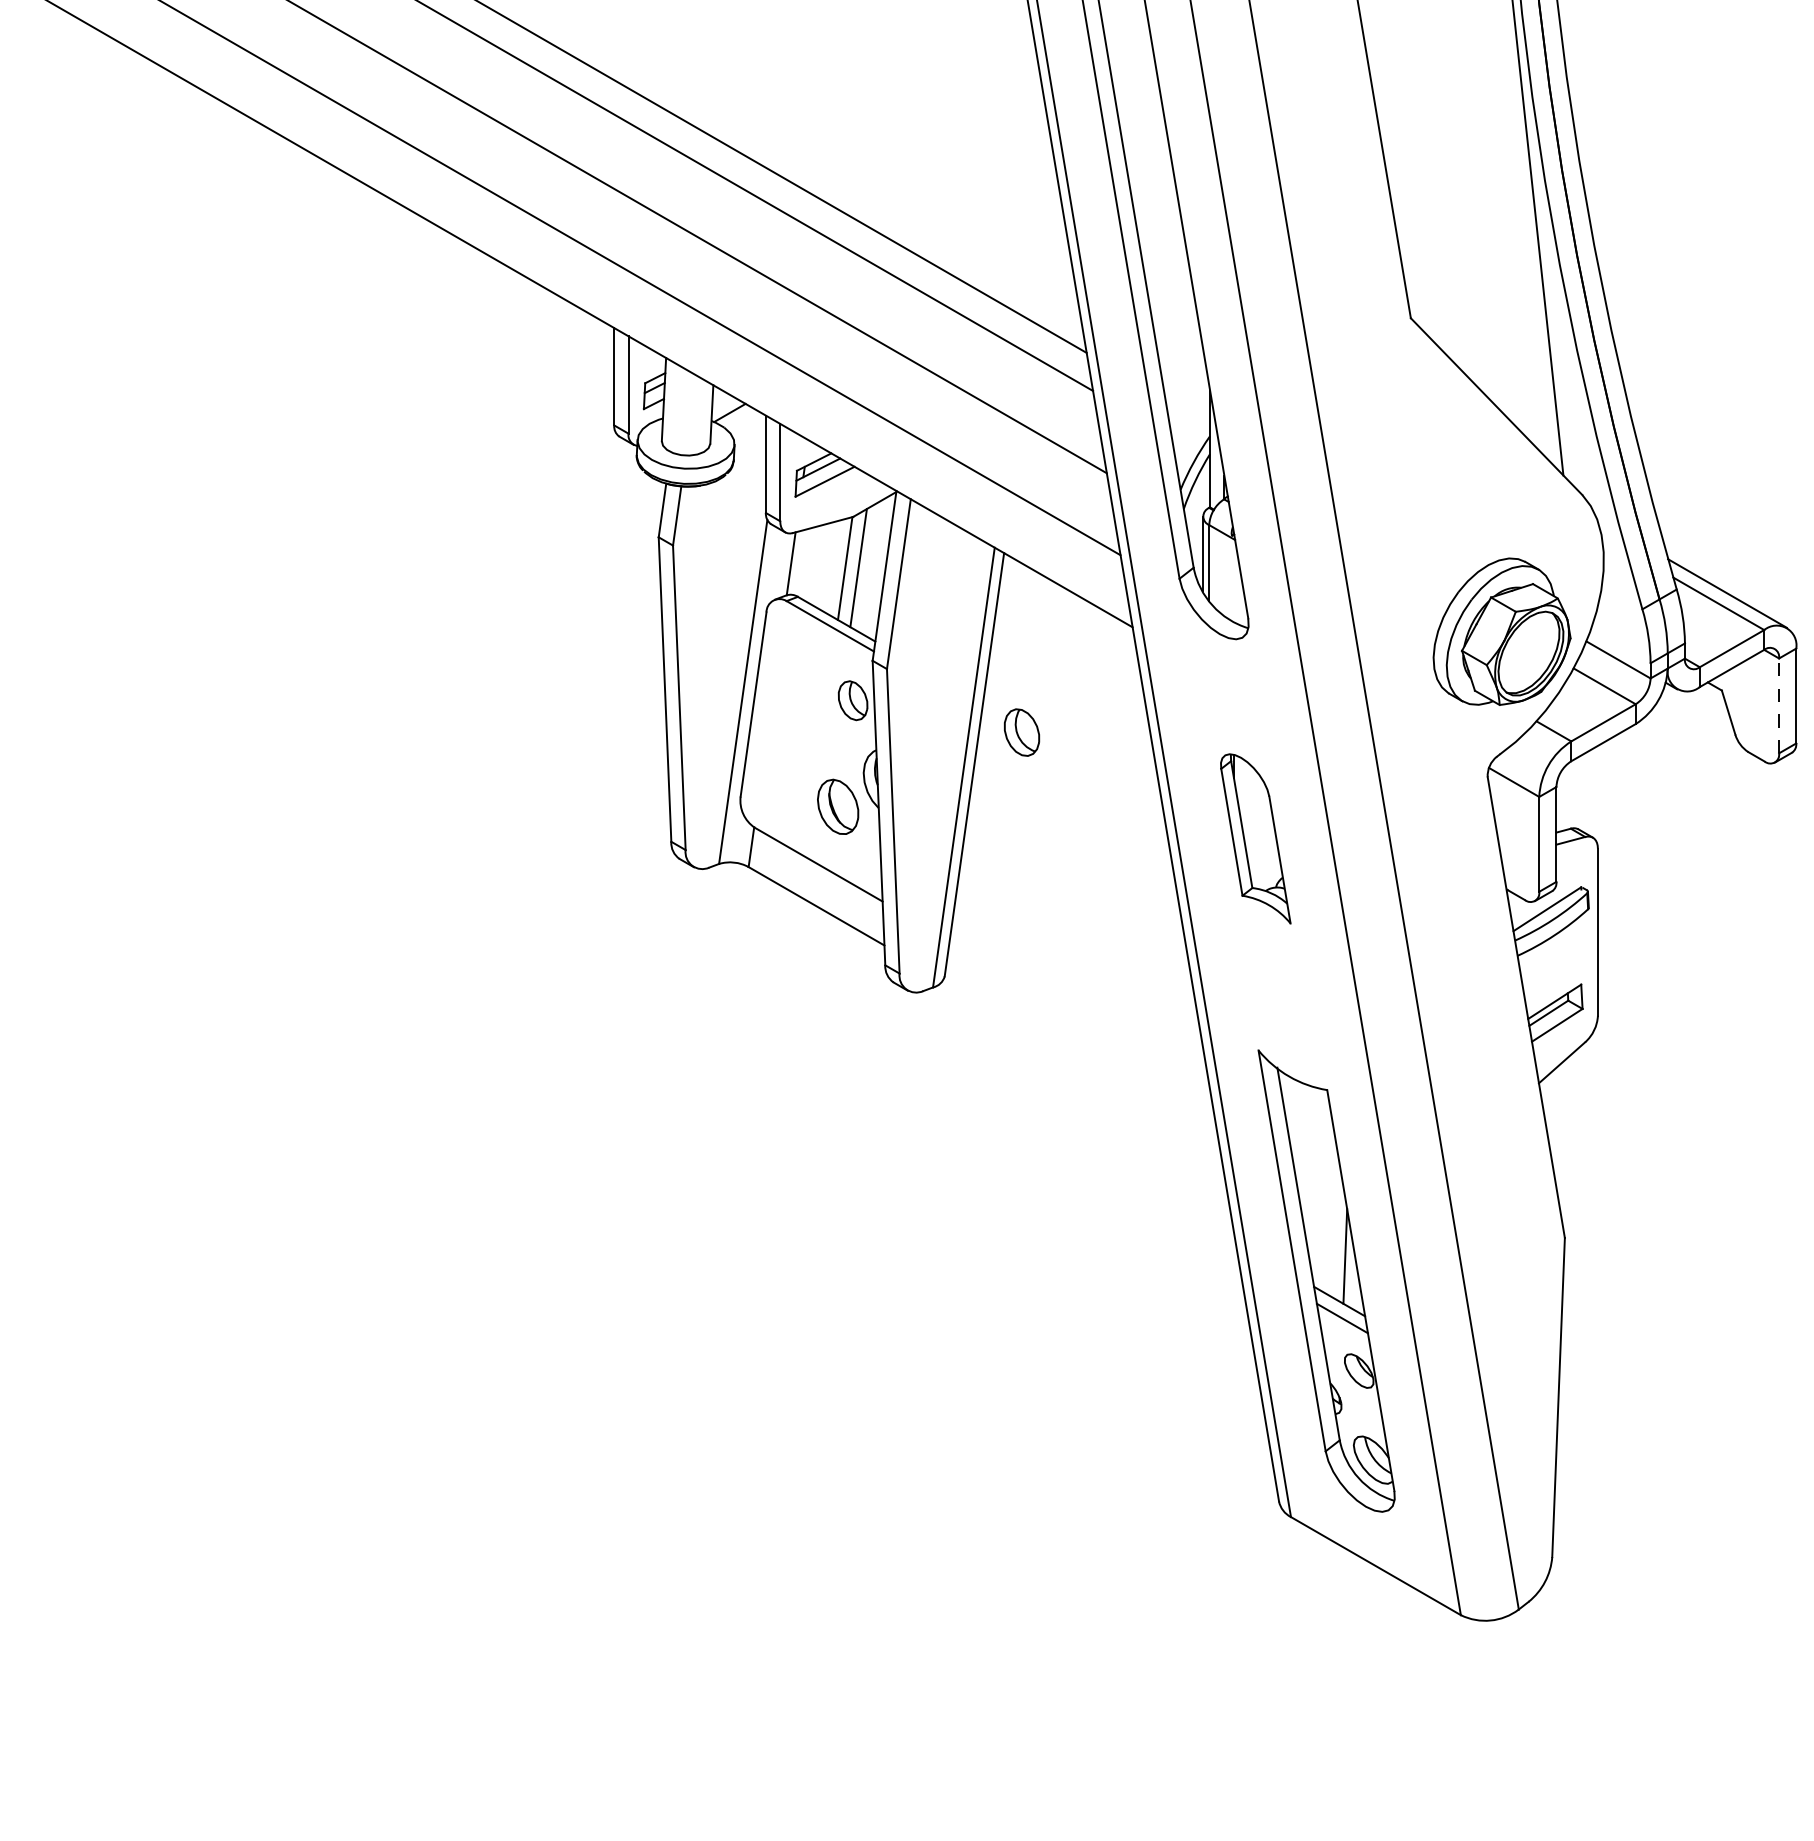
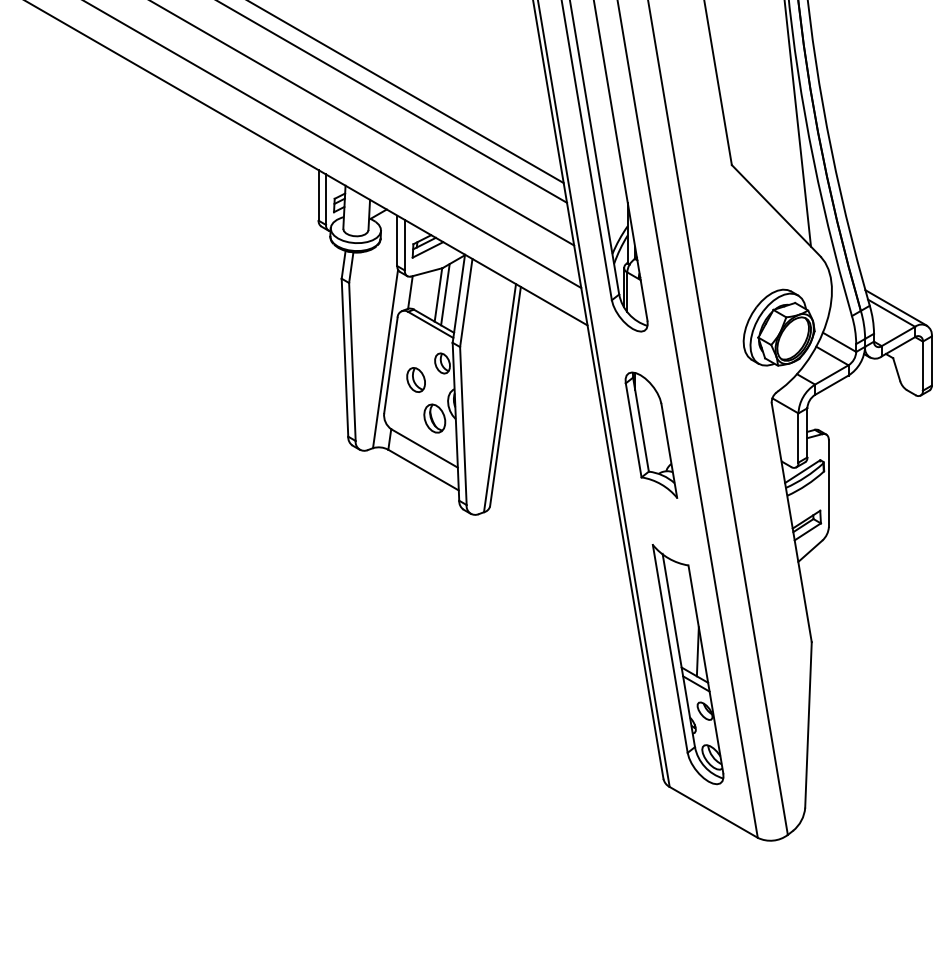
line: (1778, 706) -> (922, 366), dashed -> solid
part: (1020, 731) -> (415, 379), moved
part: (1255, 837) -> (651, 434), size x1.43

